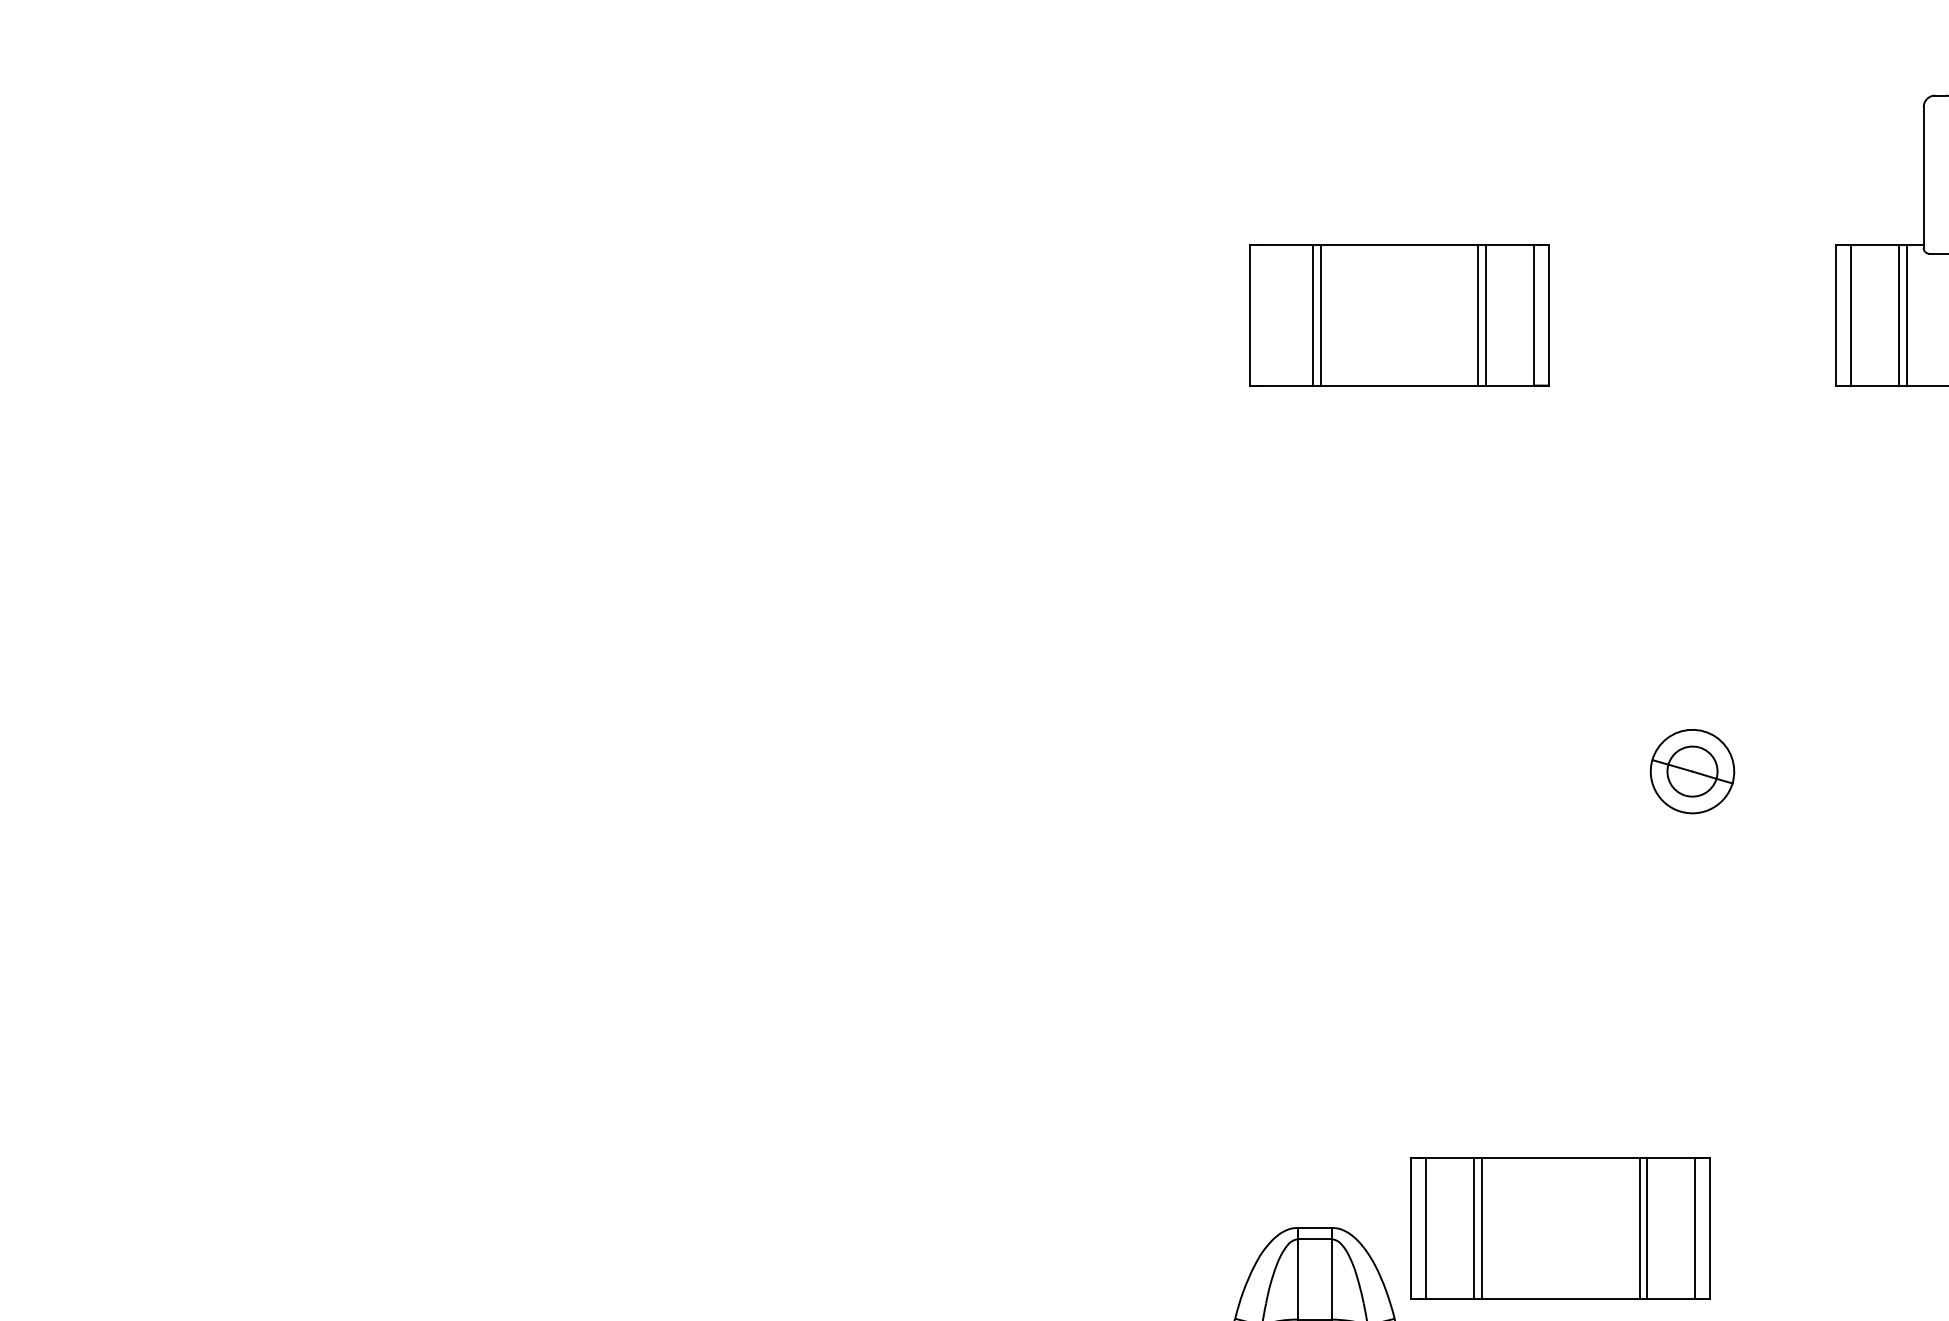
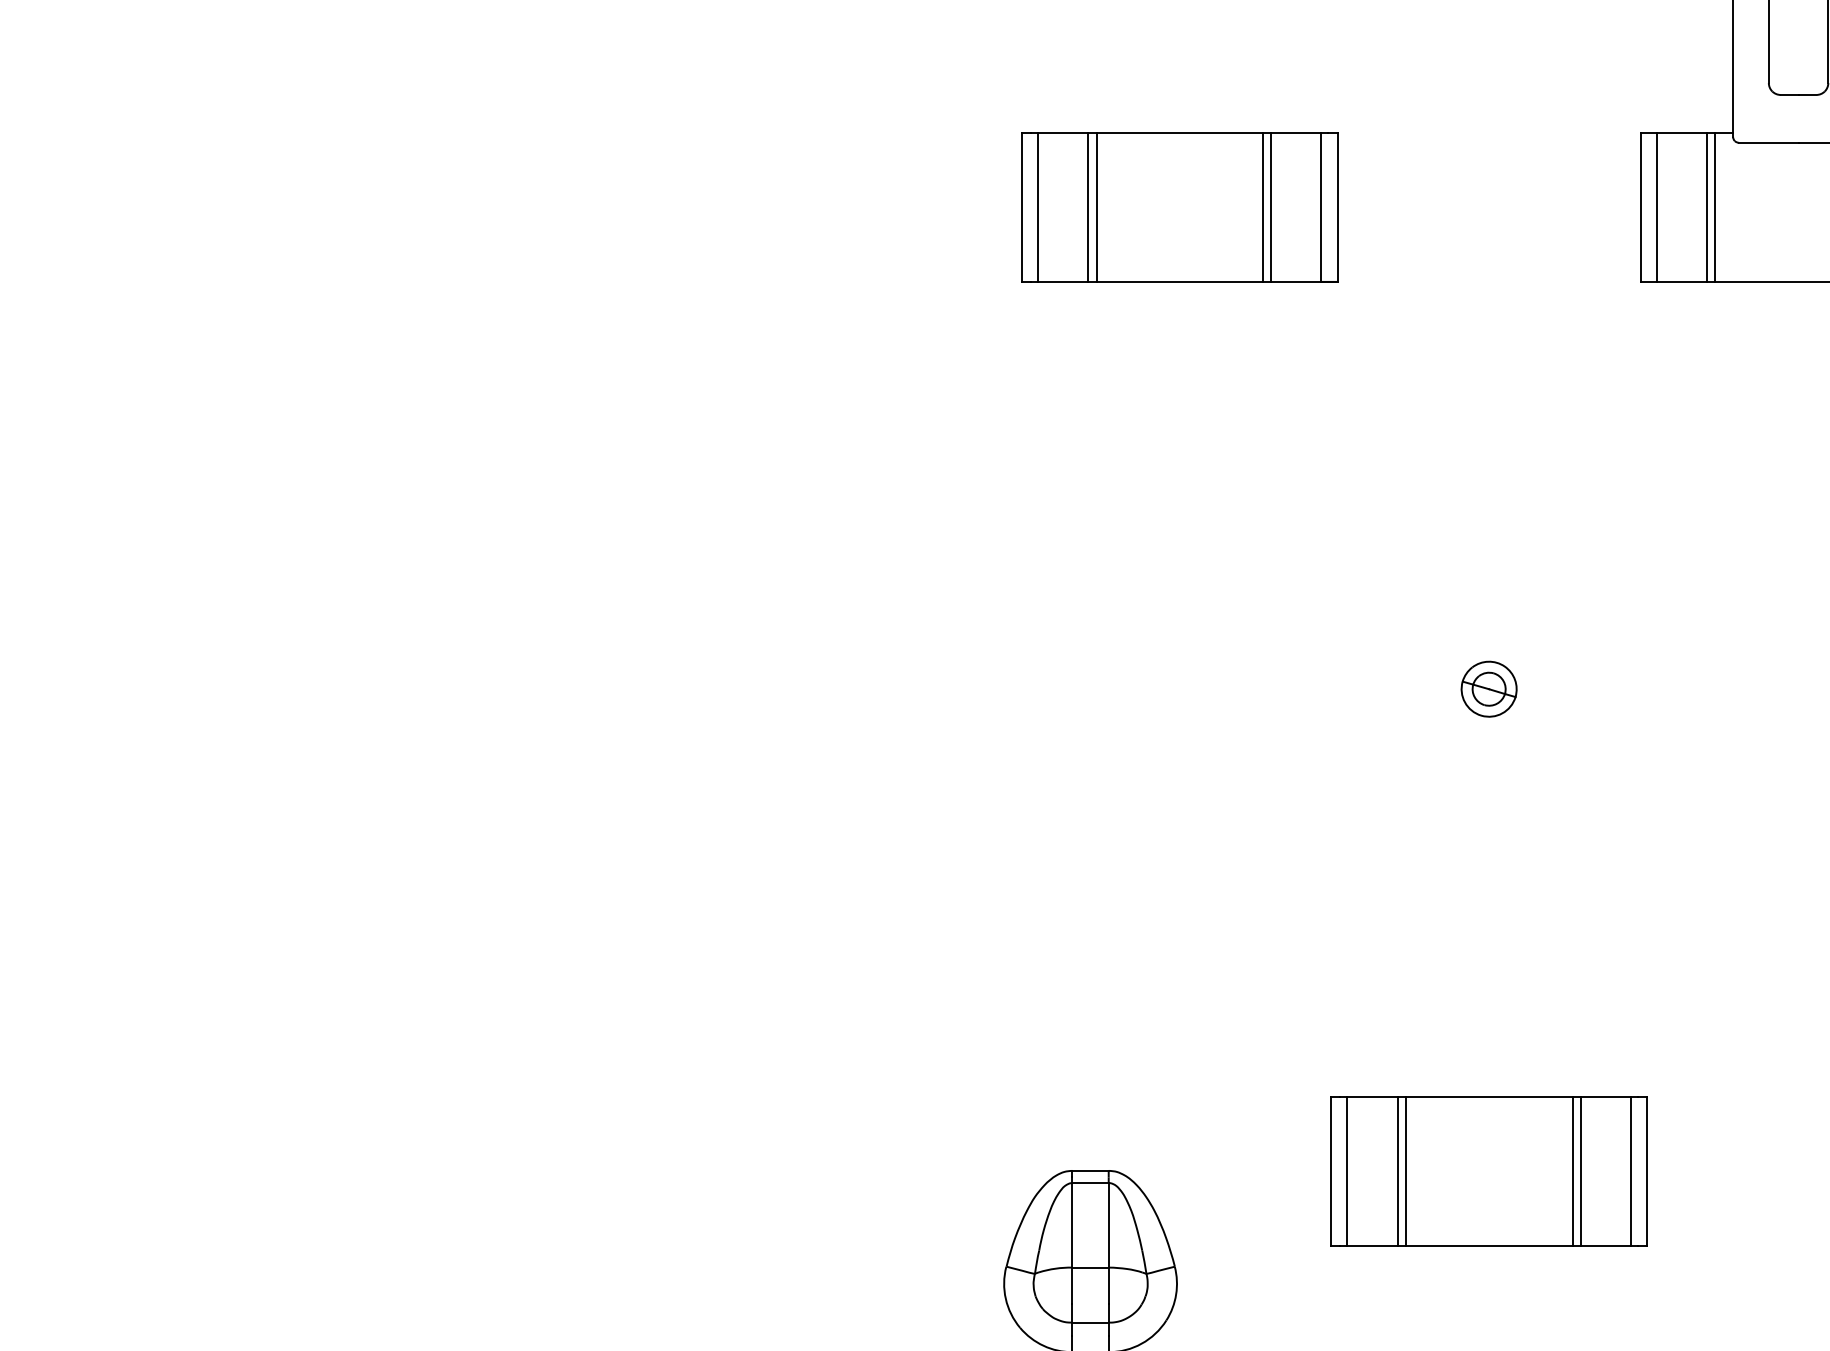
line: (1265, 314) -> (1038, 206), added
part: (1692, 771) -> (1489, 689), size x0.62
part: (1560, 1228) -> (1489, 1171), moved

